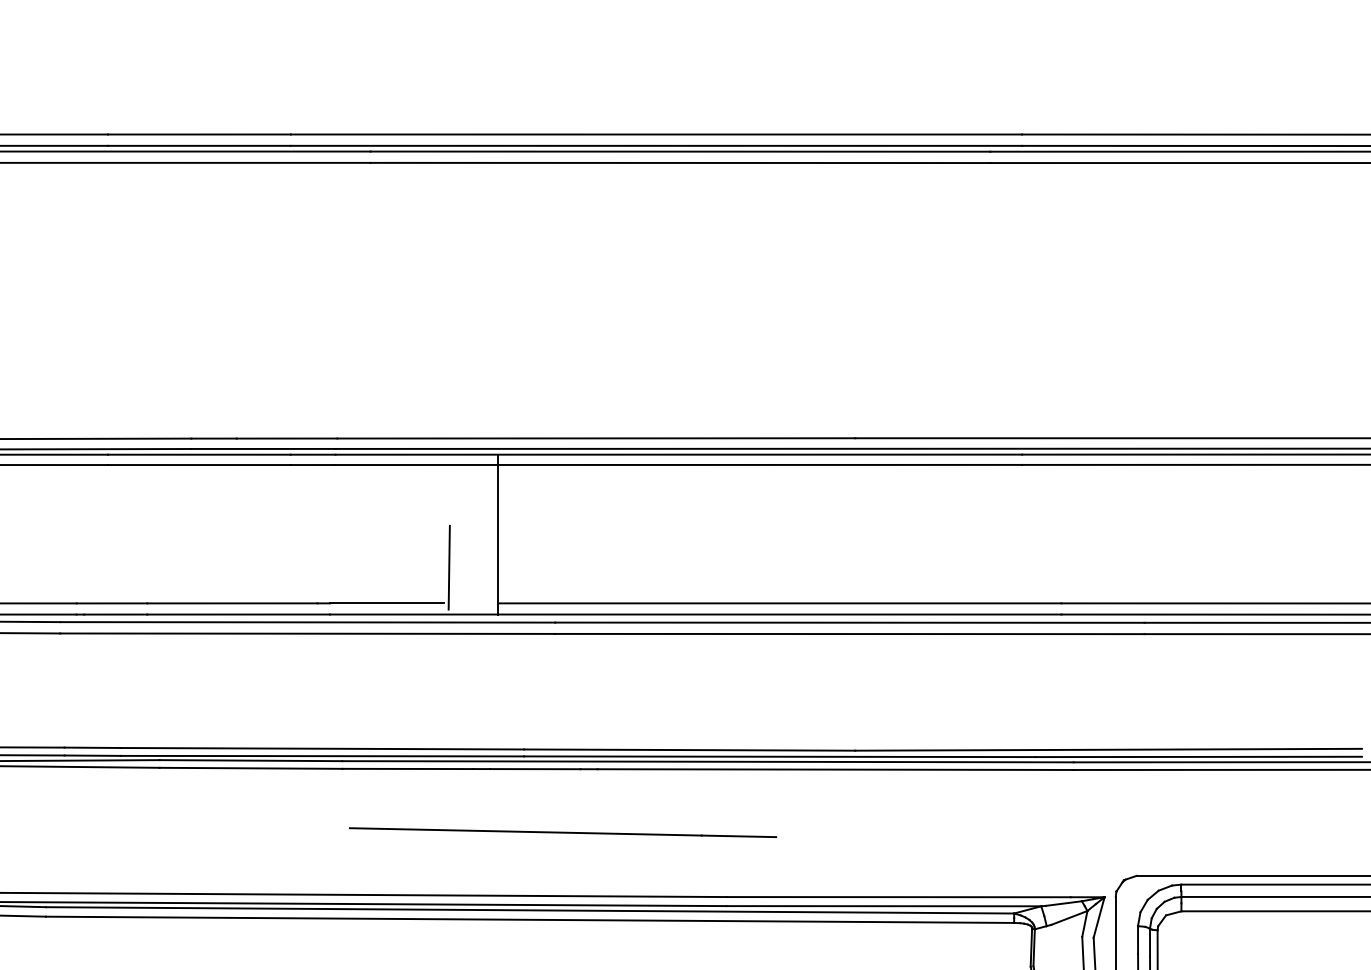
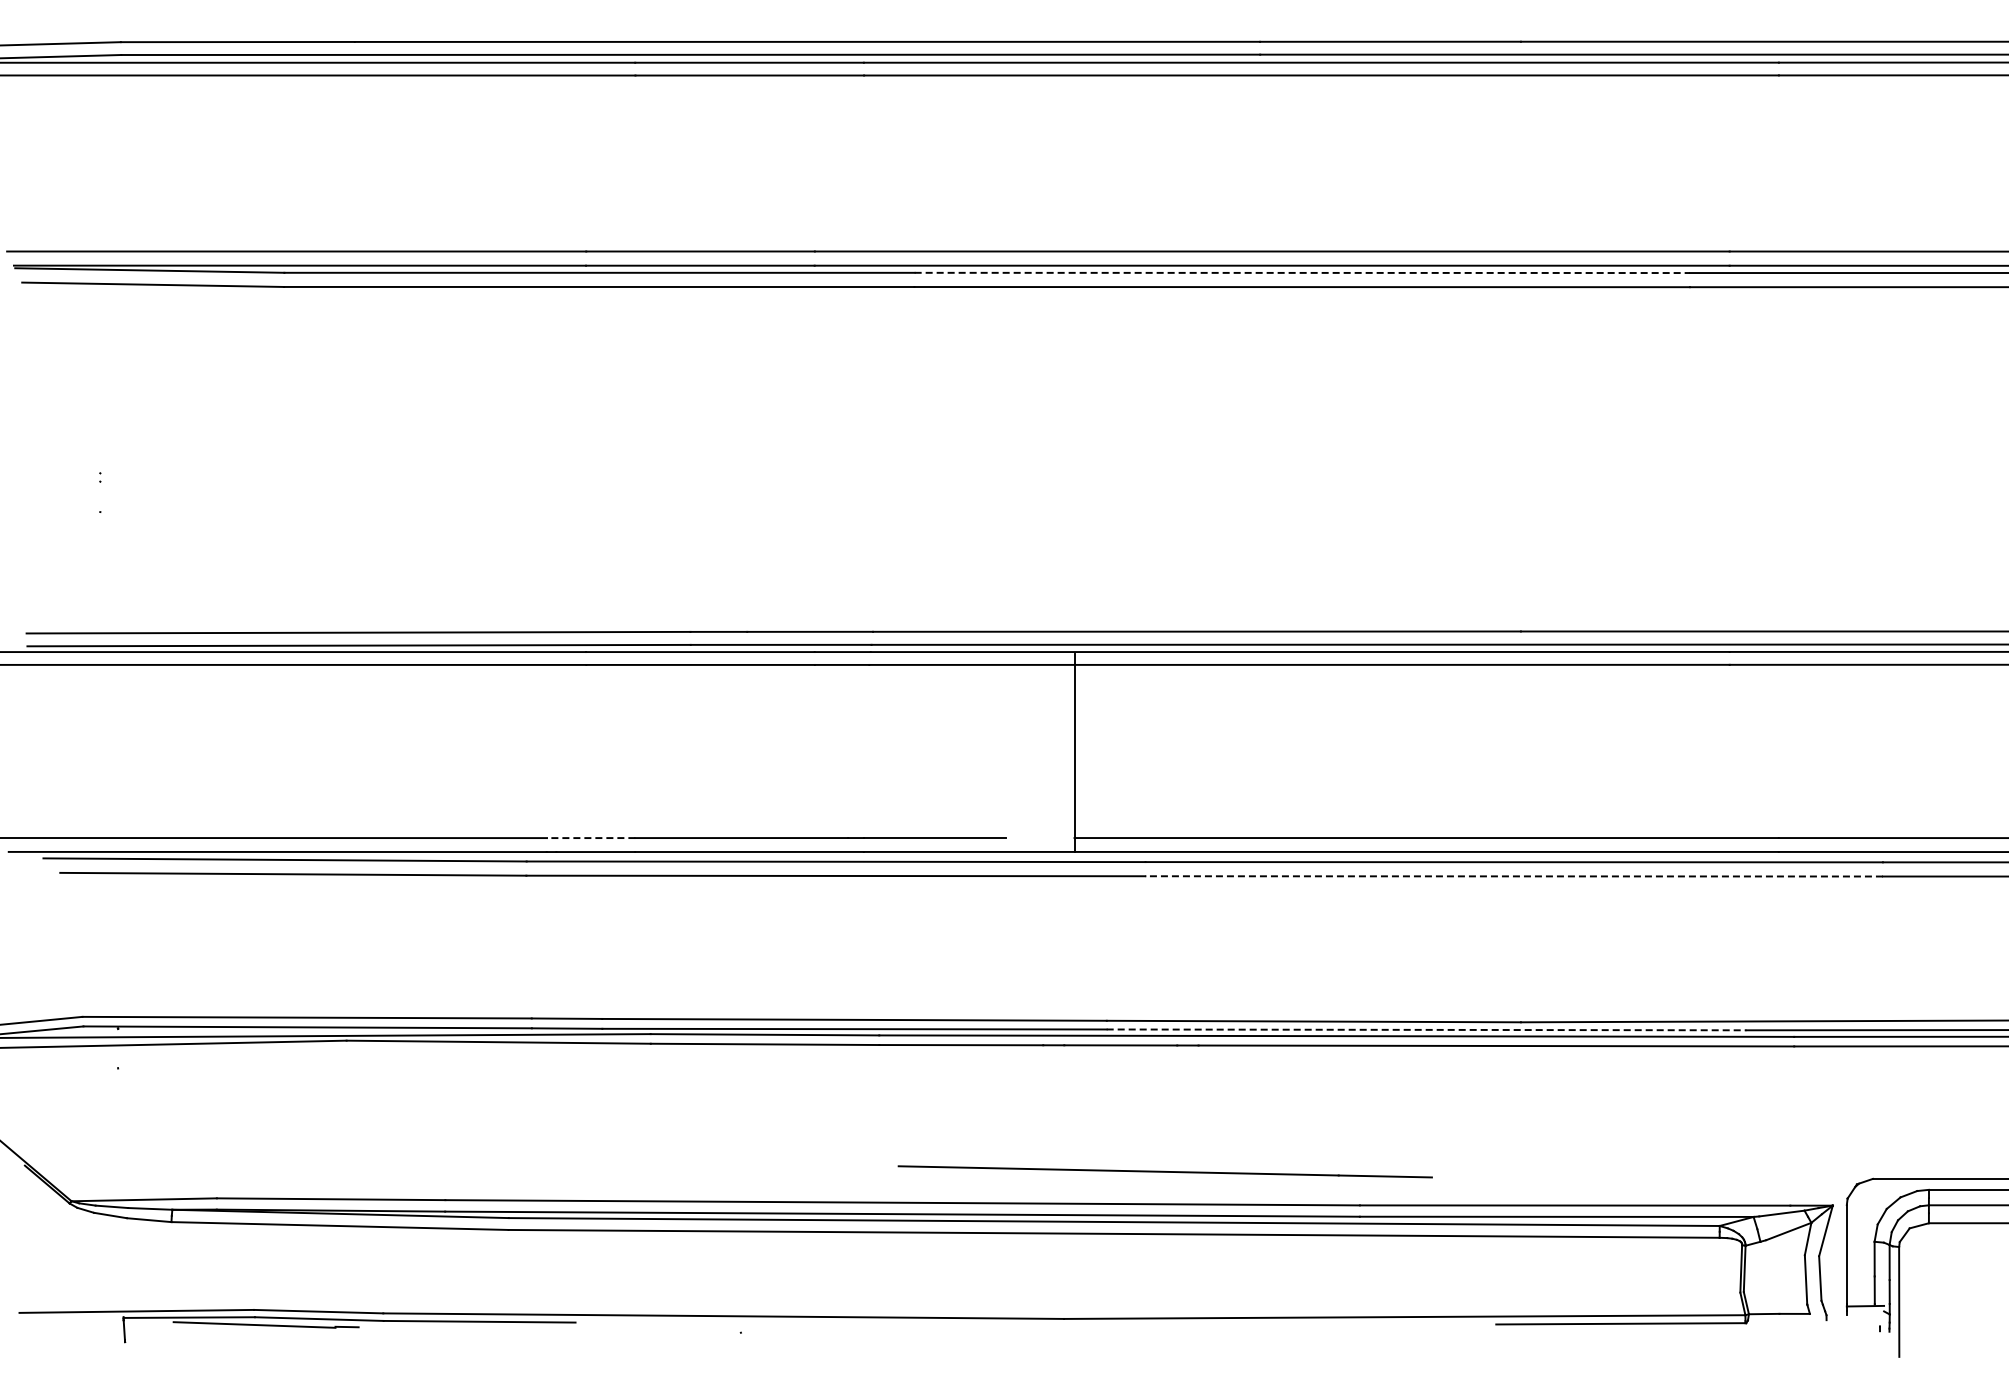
line: (680, 151) -> (1302, 272), solid -> dashed
line: (448, 567) -> (1012, 793), removed
line: (111, 603) -> (590, 838), solid -> dashed
line: (850, 634) -> (1514, 876), solid -> dashed
line: (779, 756) -> (1426, 1029), solid -> dashed
line: (562, 832) -> (1164, 1171), moved

